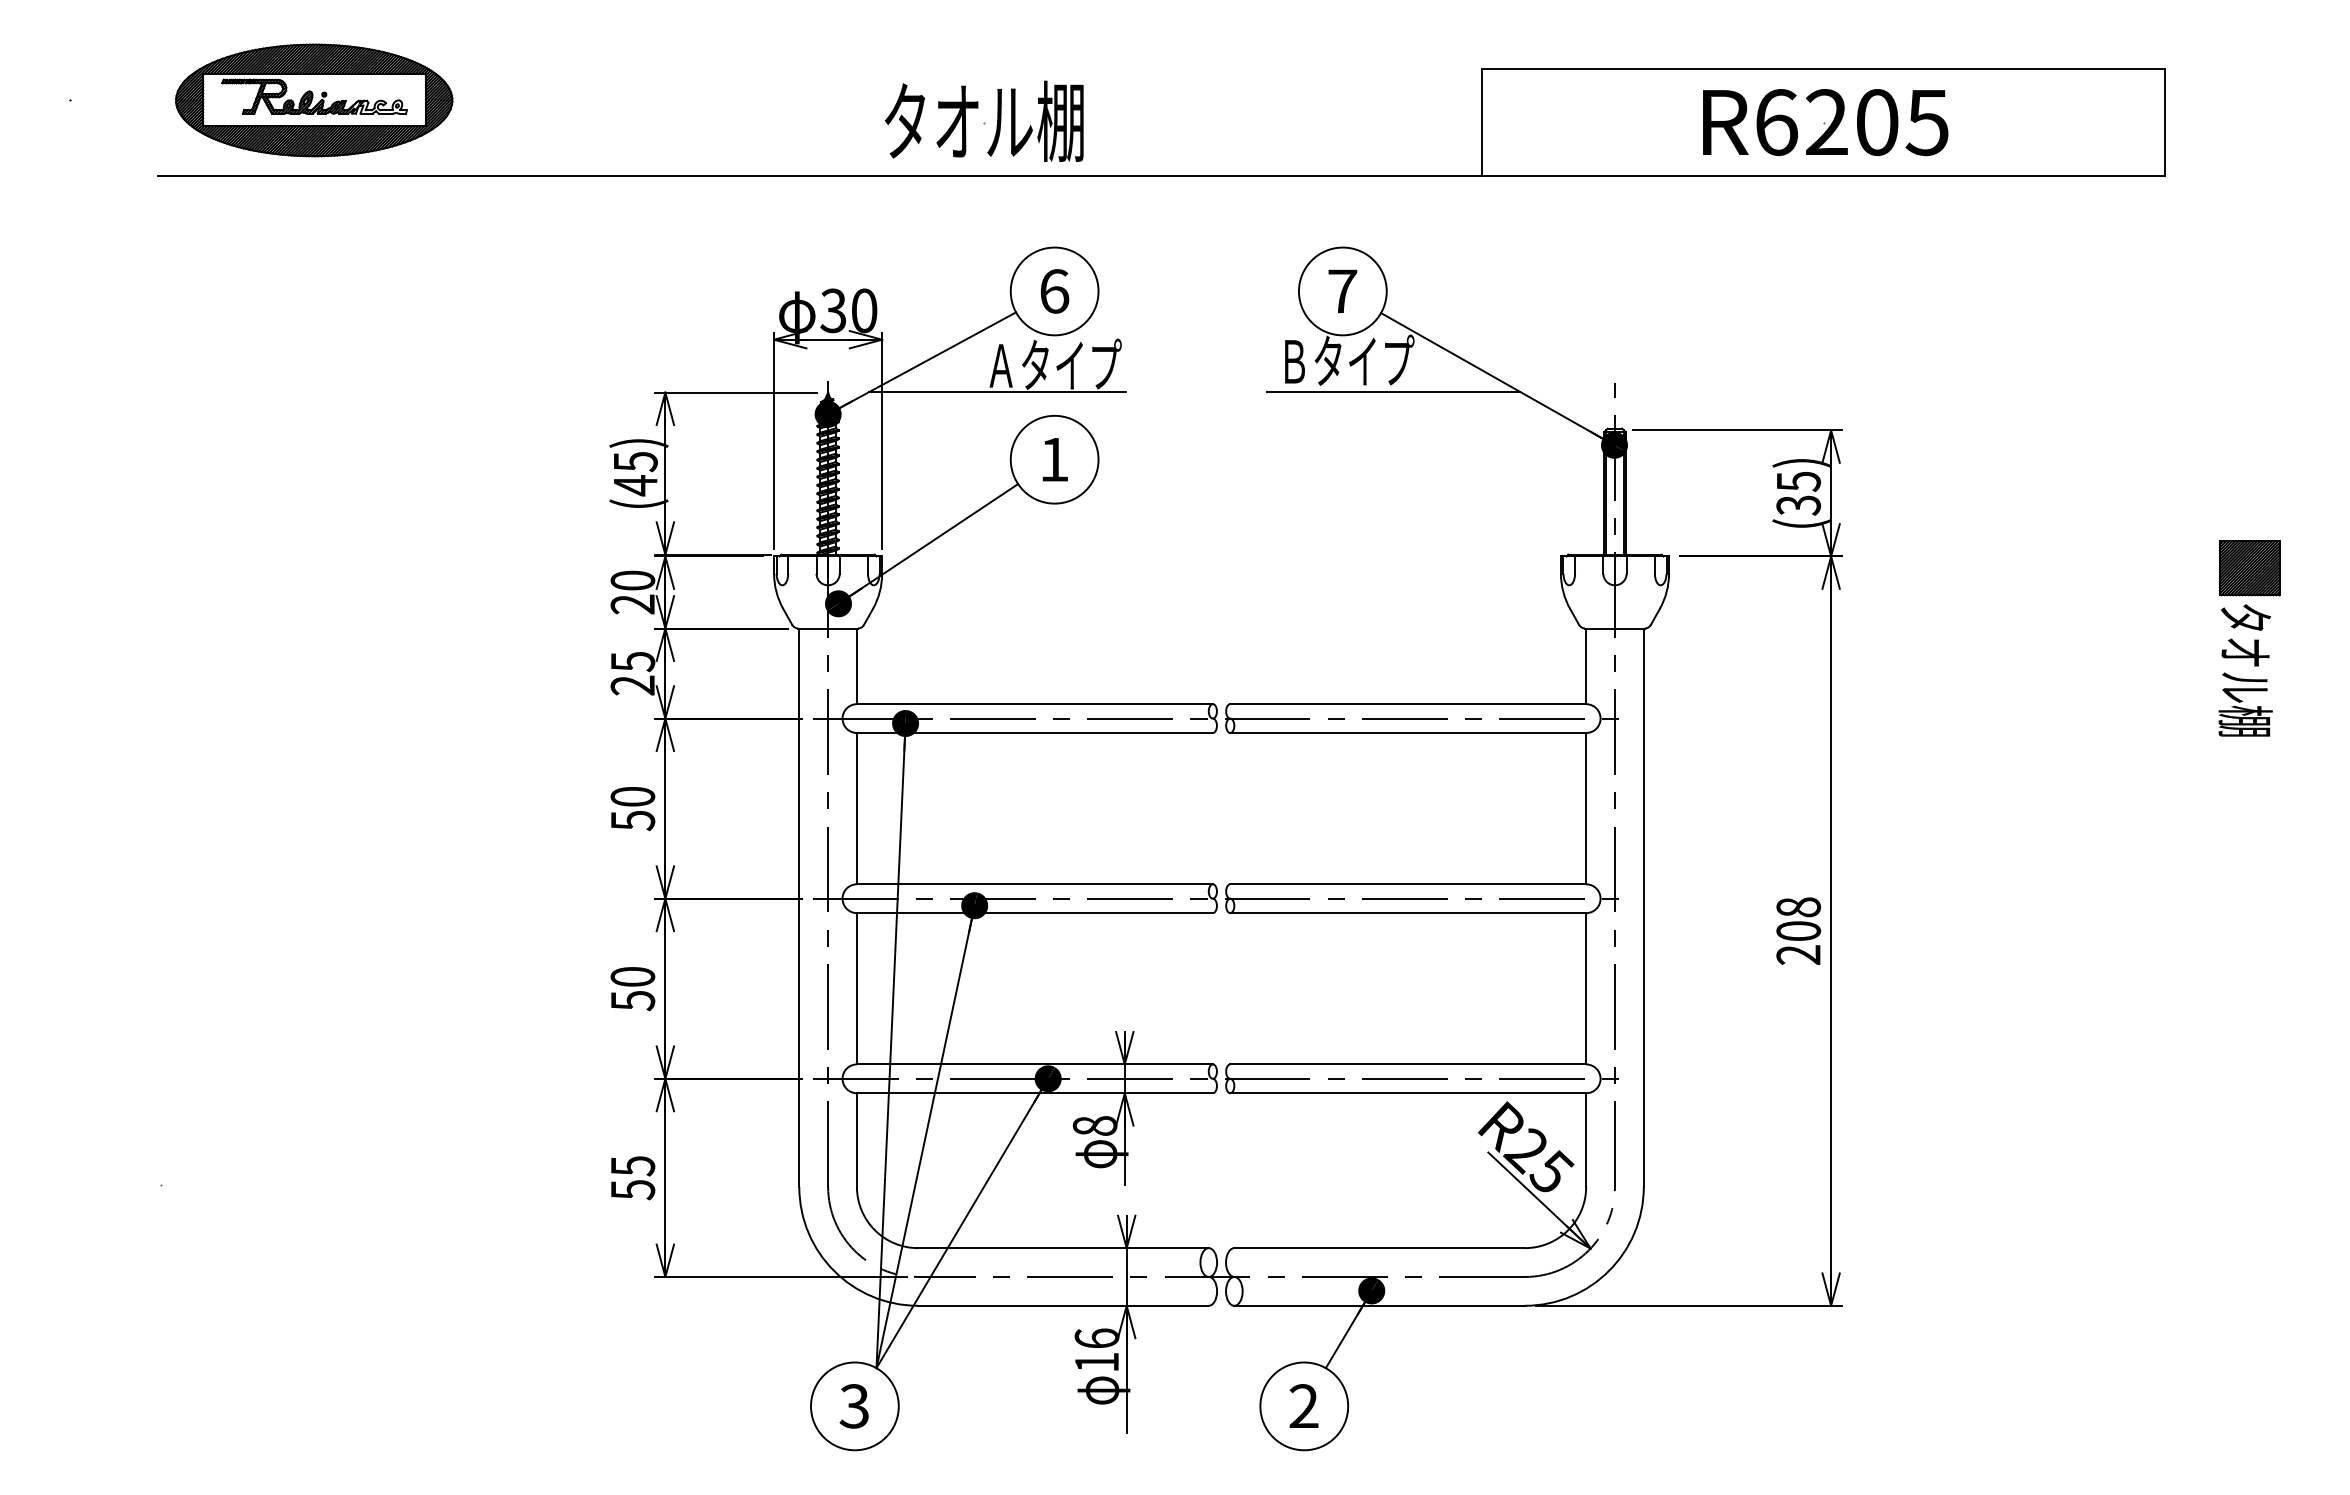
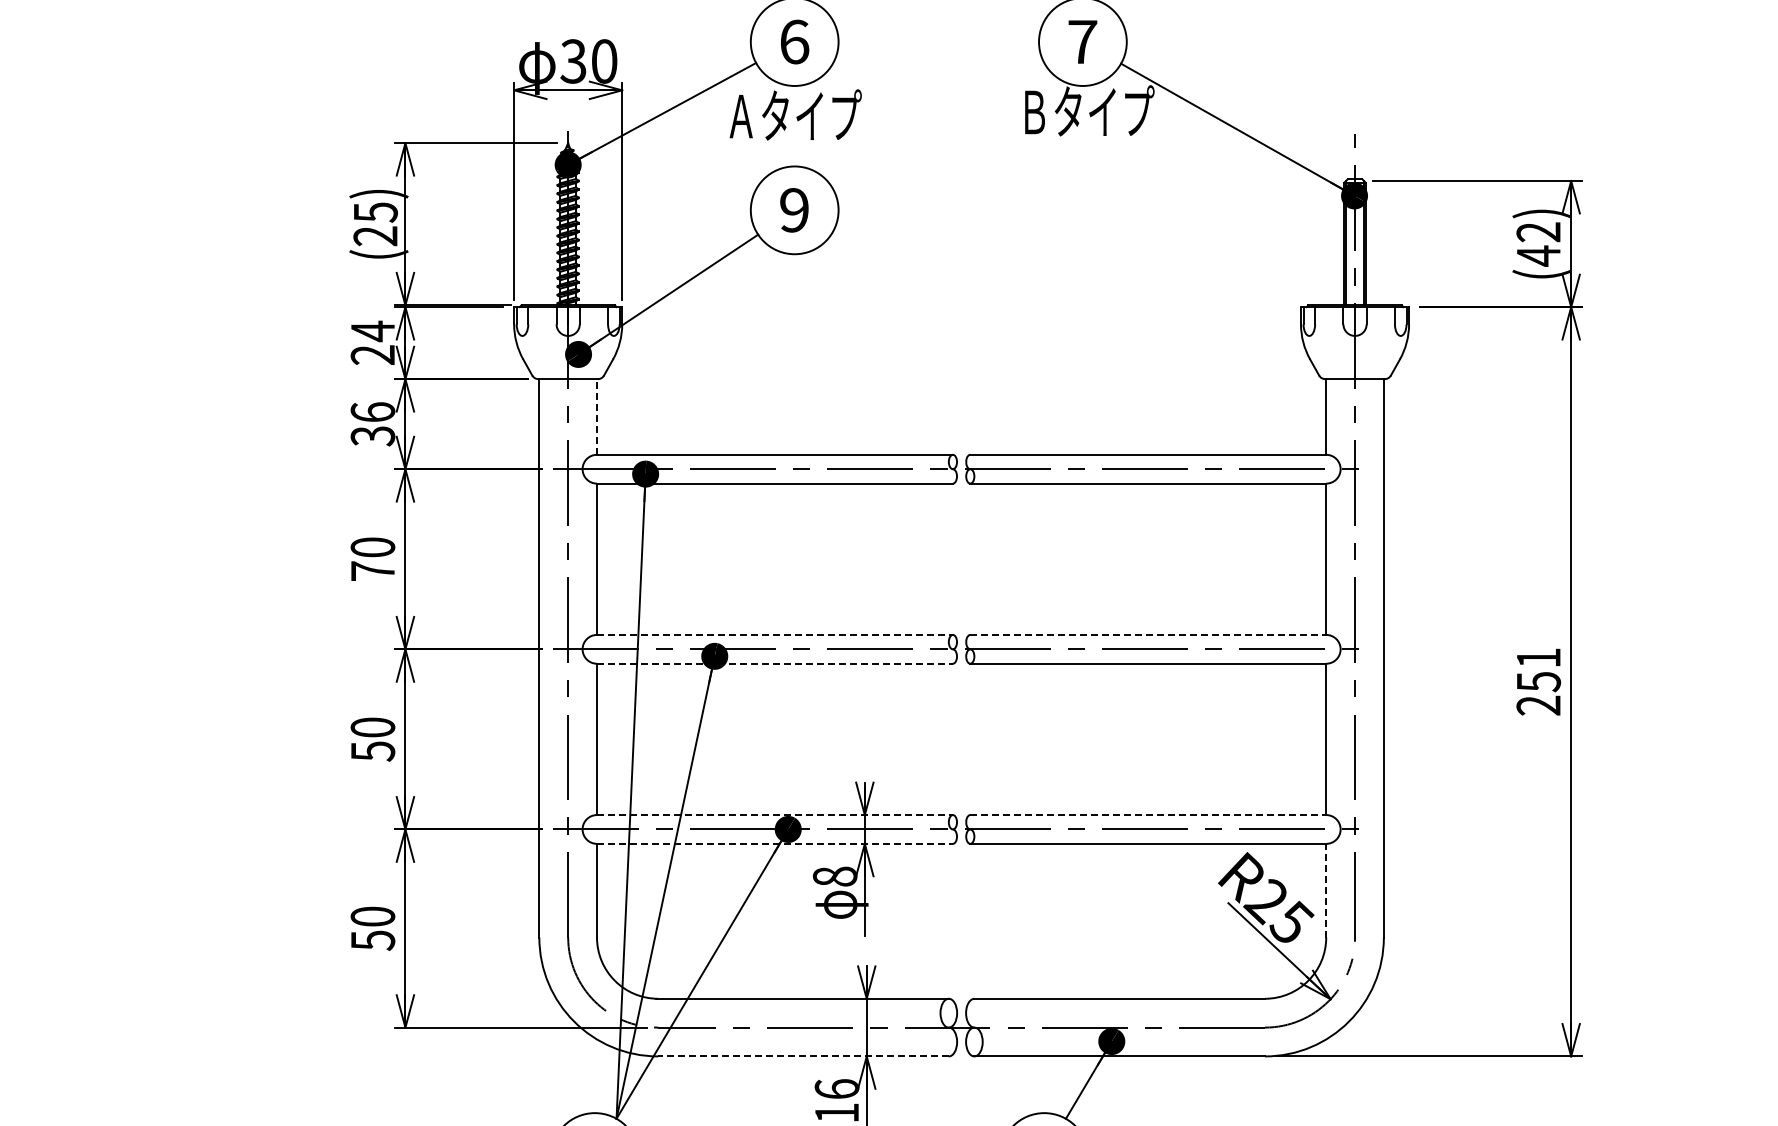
line: (997, 392) -> (737, 143), removed
line: (1393, 392) -> (1133, 143), removed
text: (1054, 459) -> (794, 210), 1 -> 9
text: (635, 485) -> (375, 236), (45) -> (25)
text: (1798, 493) -> (1538, 244), (35) -> (42)
text: (632, 580) -> (372, 331), 20 -> 24
line: (856, 666) -> (596, 417), solid -> dashed
text: (632, 673) -> (372, 424), 25 -> 36
text: (633, 820) -> (373, 571), 50 -> 70
line: (1034, 884) -> (774, 635), solid -> dashed
line: (1408, 884) -> (1148, 635), solid -> dashed
line: (1034, 913) -> (774, 664), solid -> dashed
text: (1798, 919) -> (1538, 670), 208 -> 251
line: (1034, 1064) -> (774, 815), solid -> dashed
line: (1408, 1064) -> (1148, 815), solid -> dashed
line: (1034, 1093) -> (774, 844), solid -> dashed
line: (1586, 1140) -> (1326, 891), solid -> dashed
text: (632, 1166) -> (372, 917), 55 -> 50
line: (1062, 1305) -> (802, 1056), solid -> dashed

